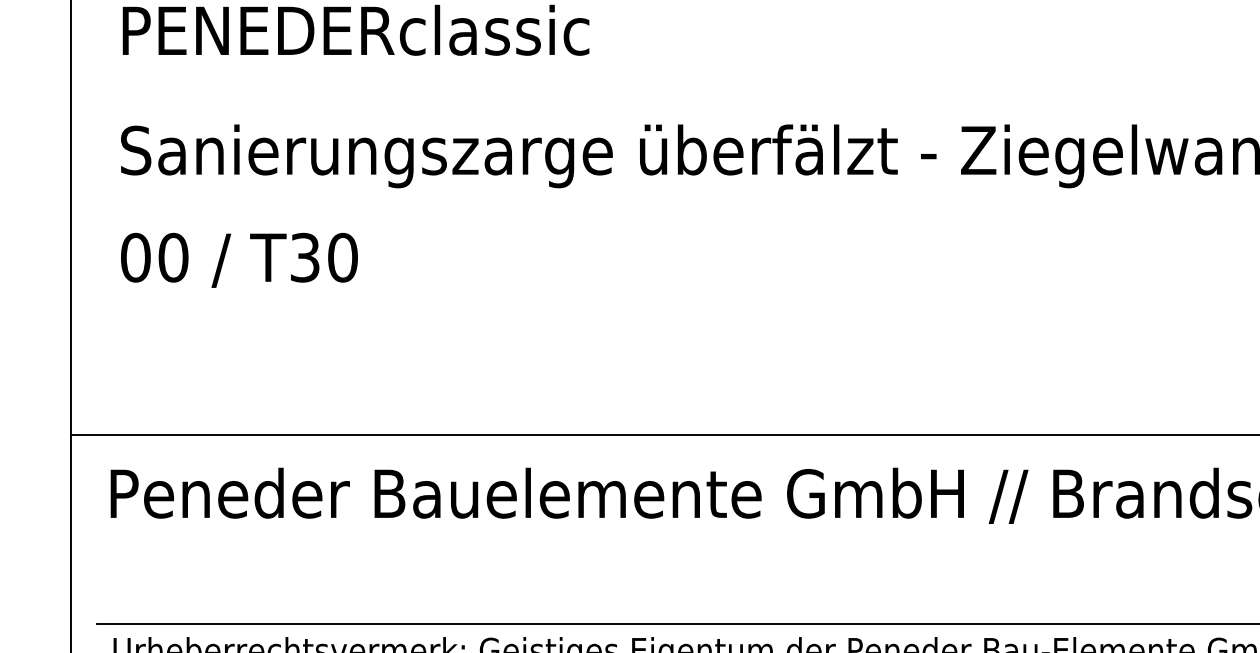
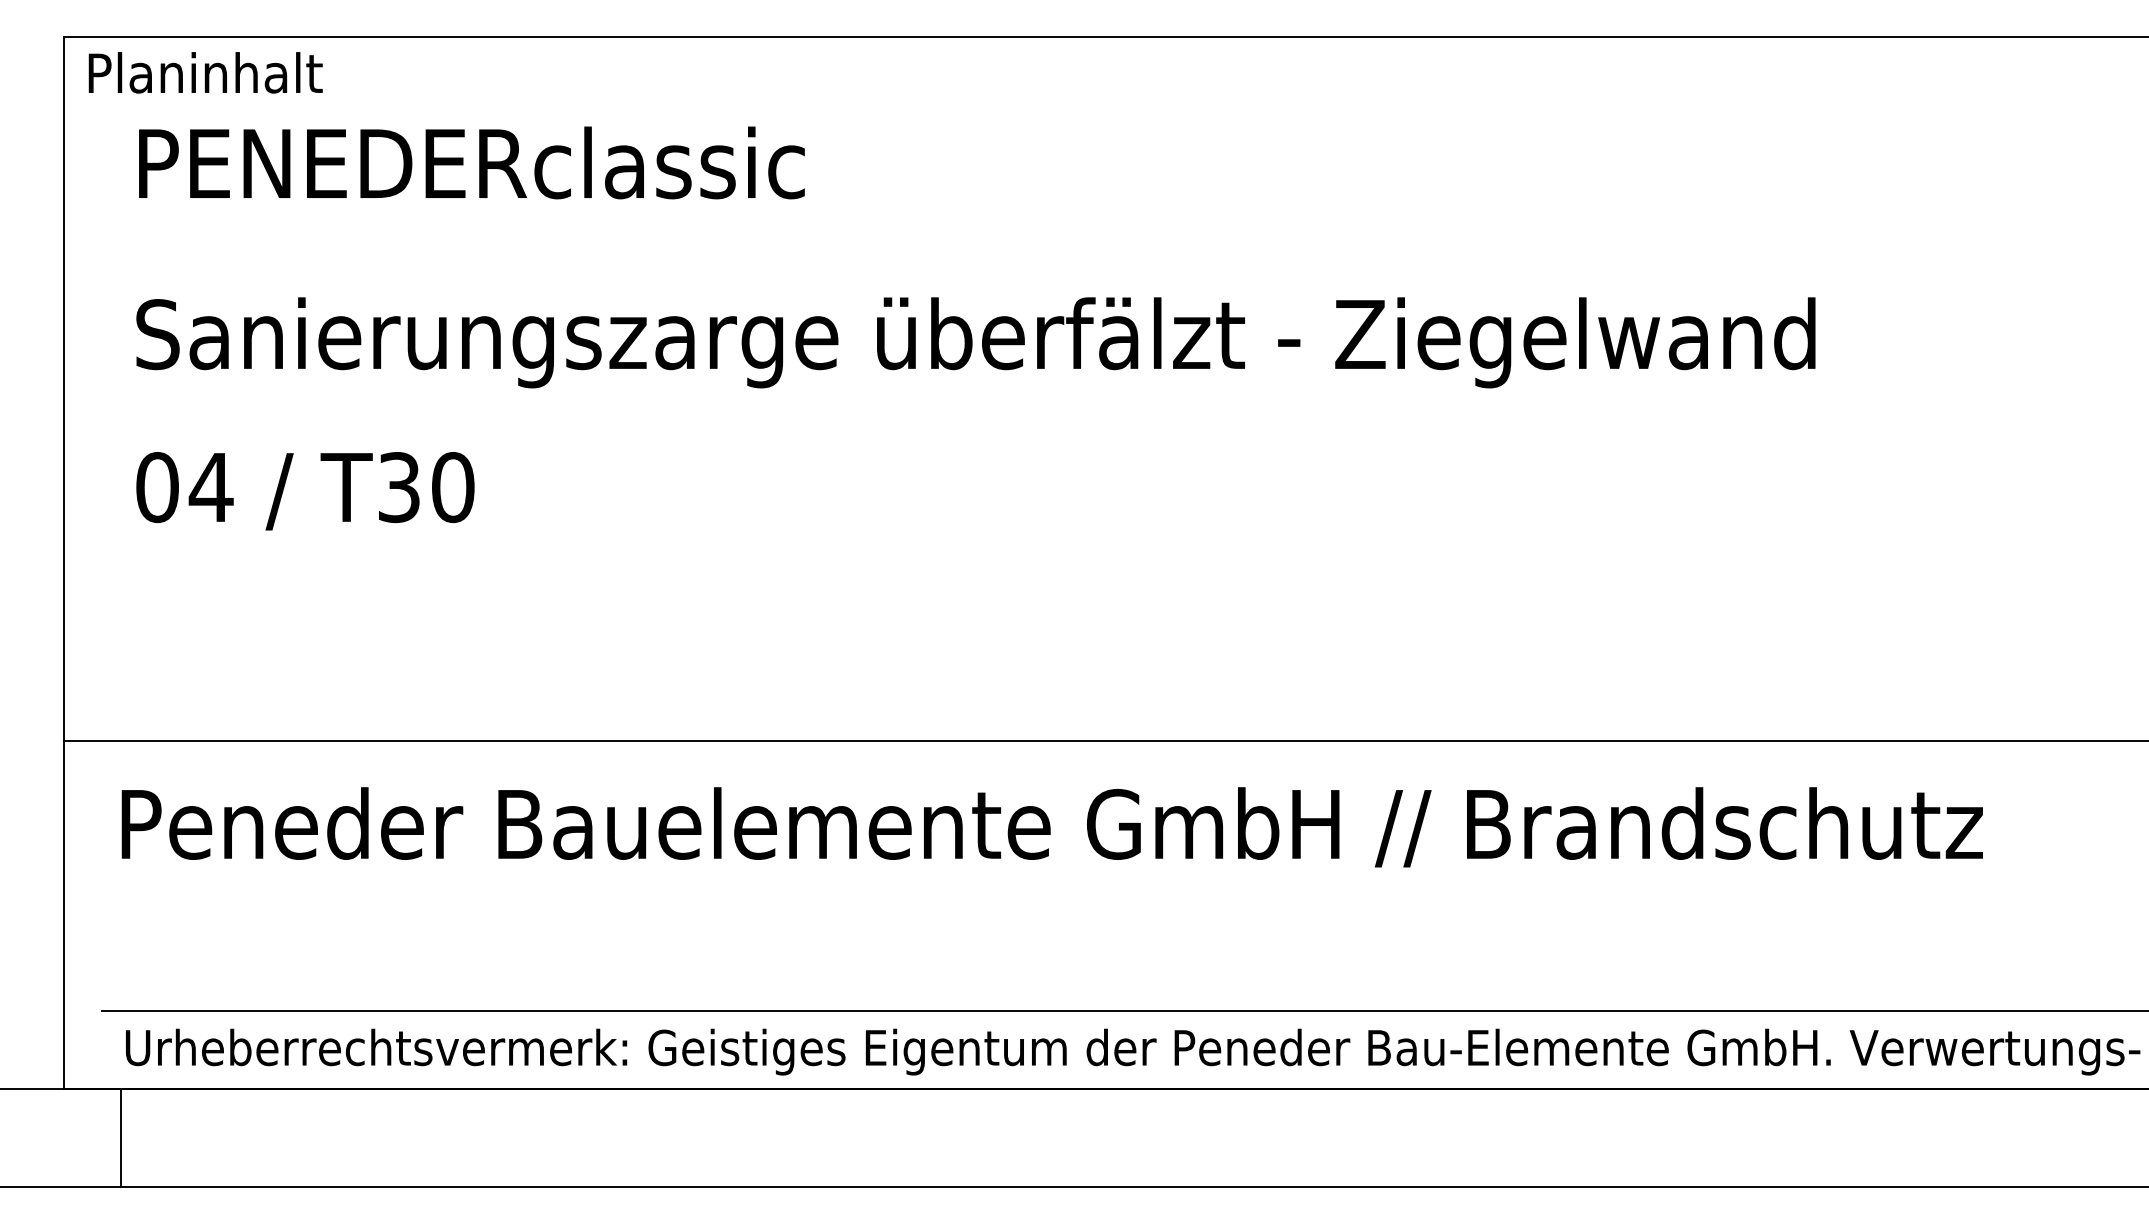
text: (172, 257) -> (210, 487), 00 -> 04

